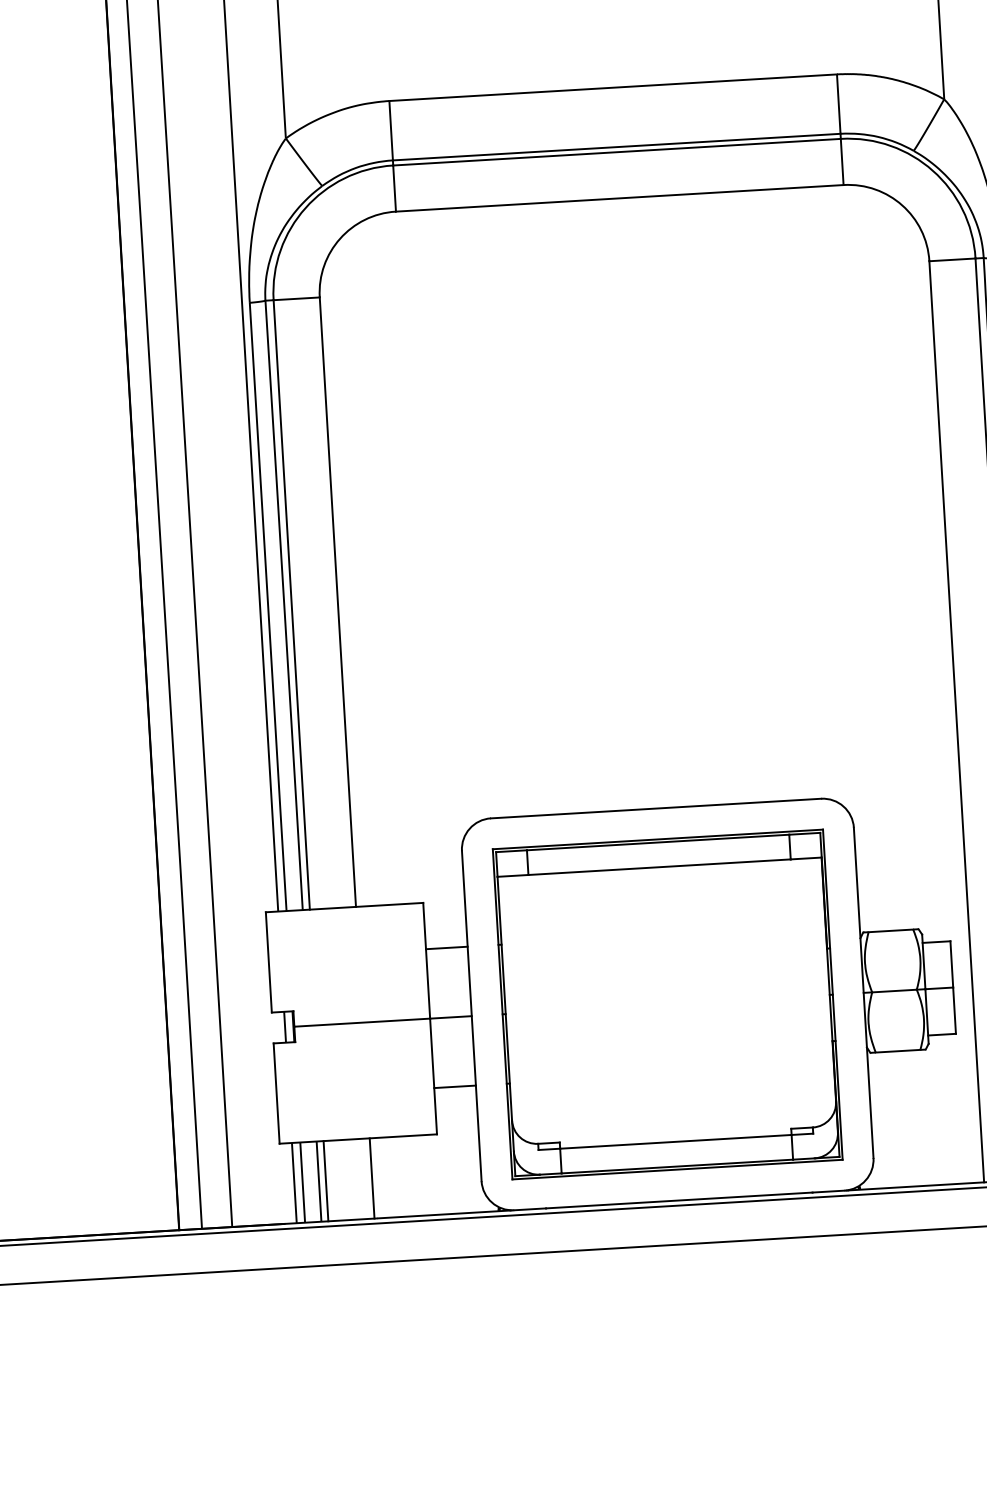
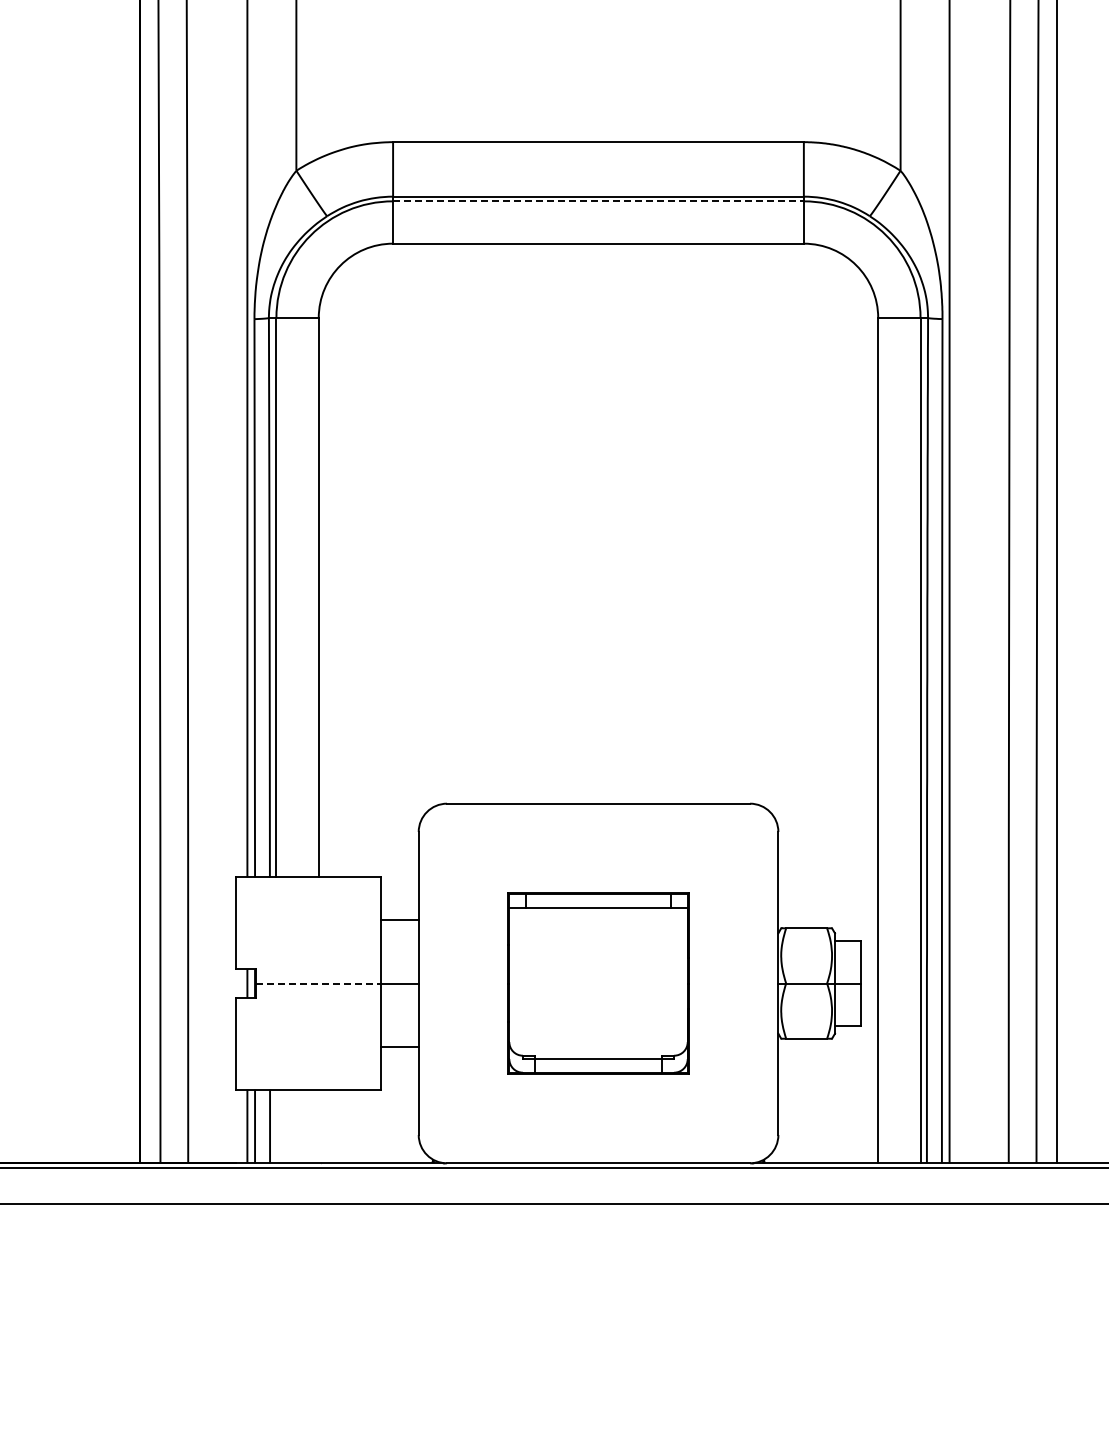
line: (617, 152) -> (598, 201), solid -> dashed
part: (667, 1004) -> (598, 983), size x0.6
line: (362, 1022) -> (318, 983), solid -> dashed
line: (371, 1178) -> (318, 1126), removed
line: (326, 1181) -> (276, 1126), removed

